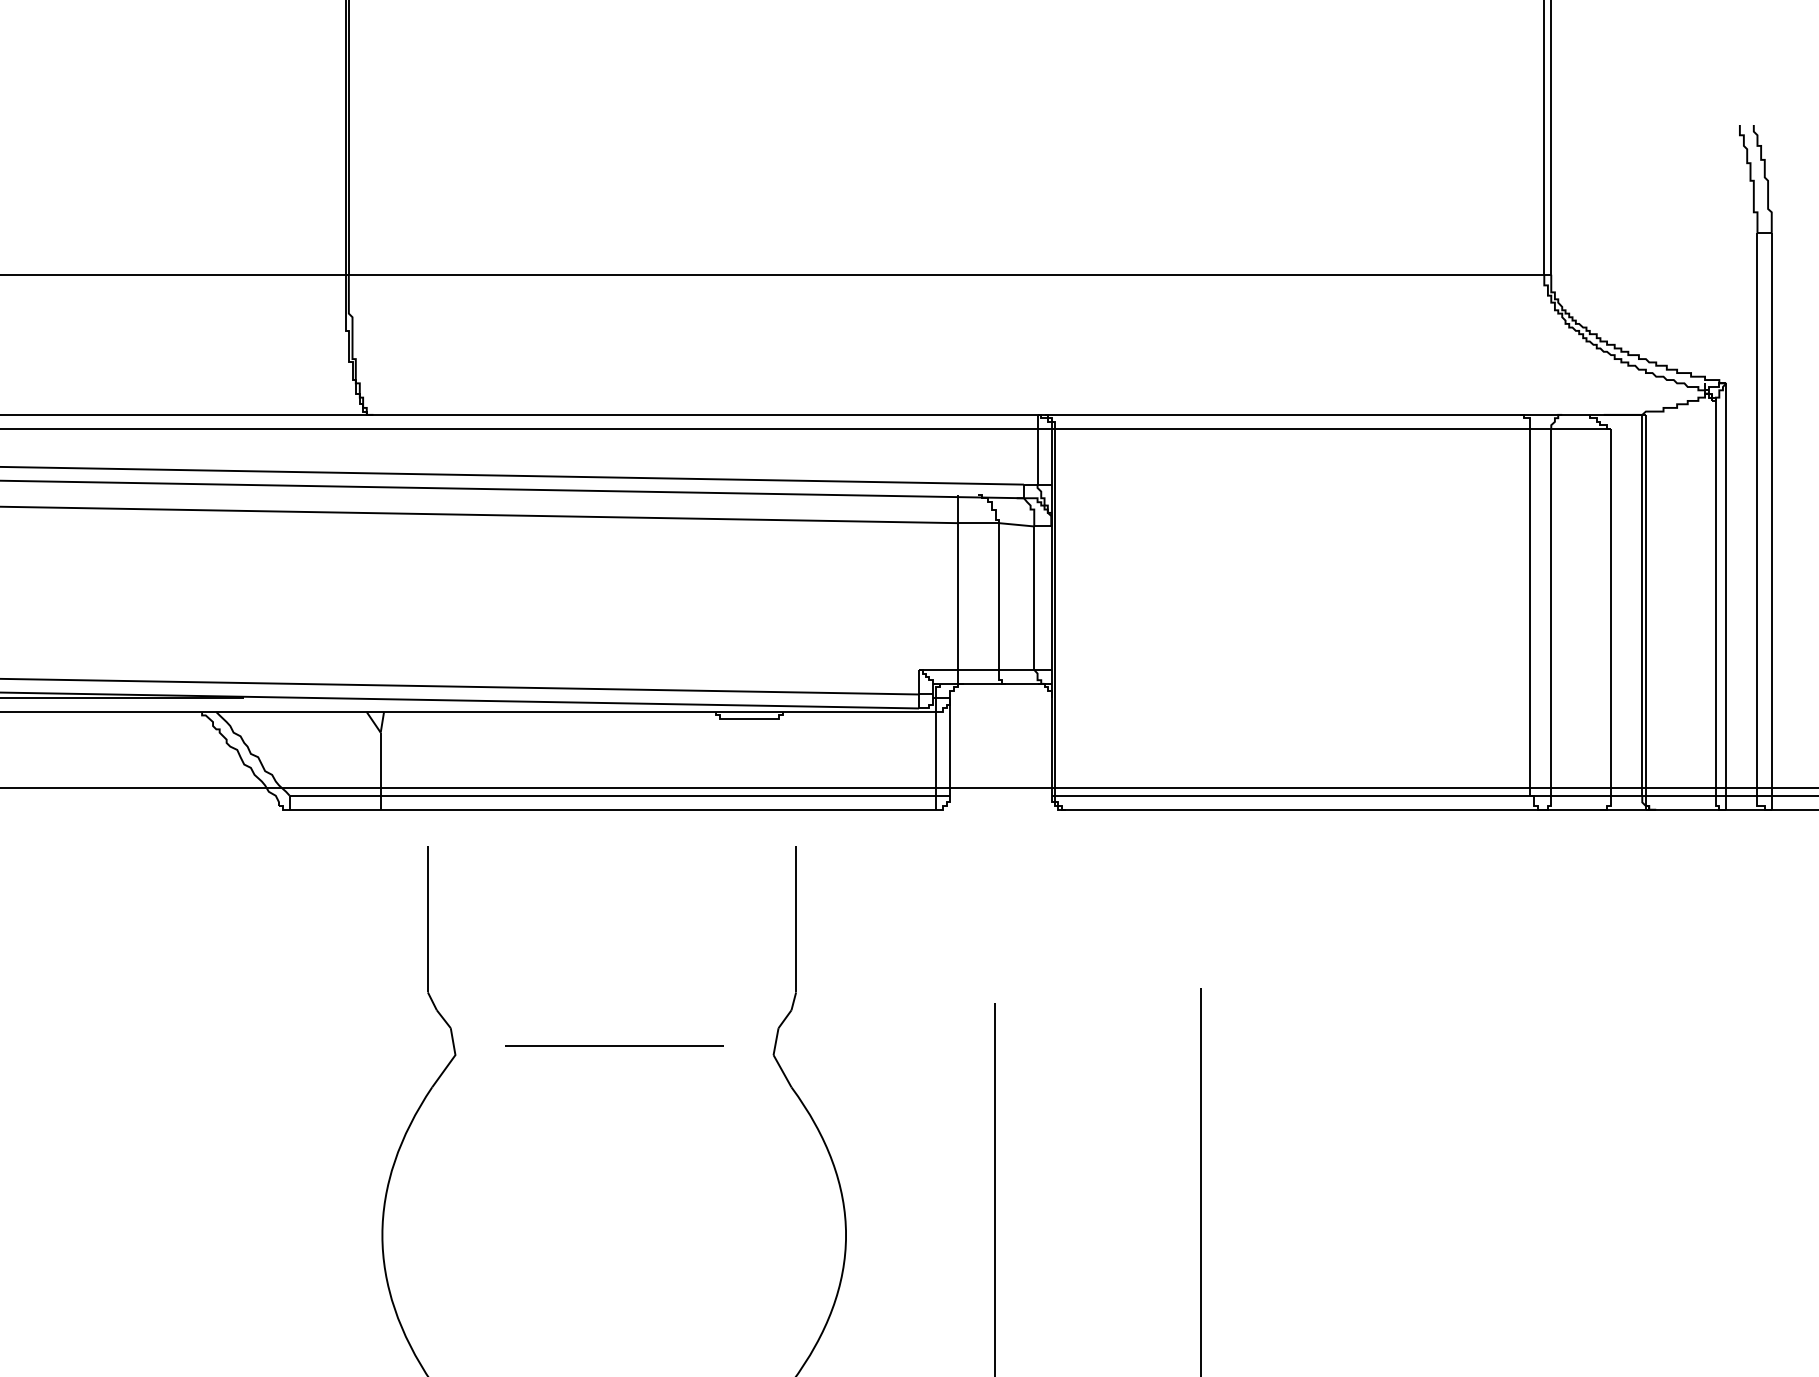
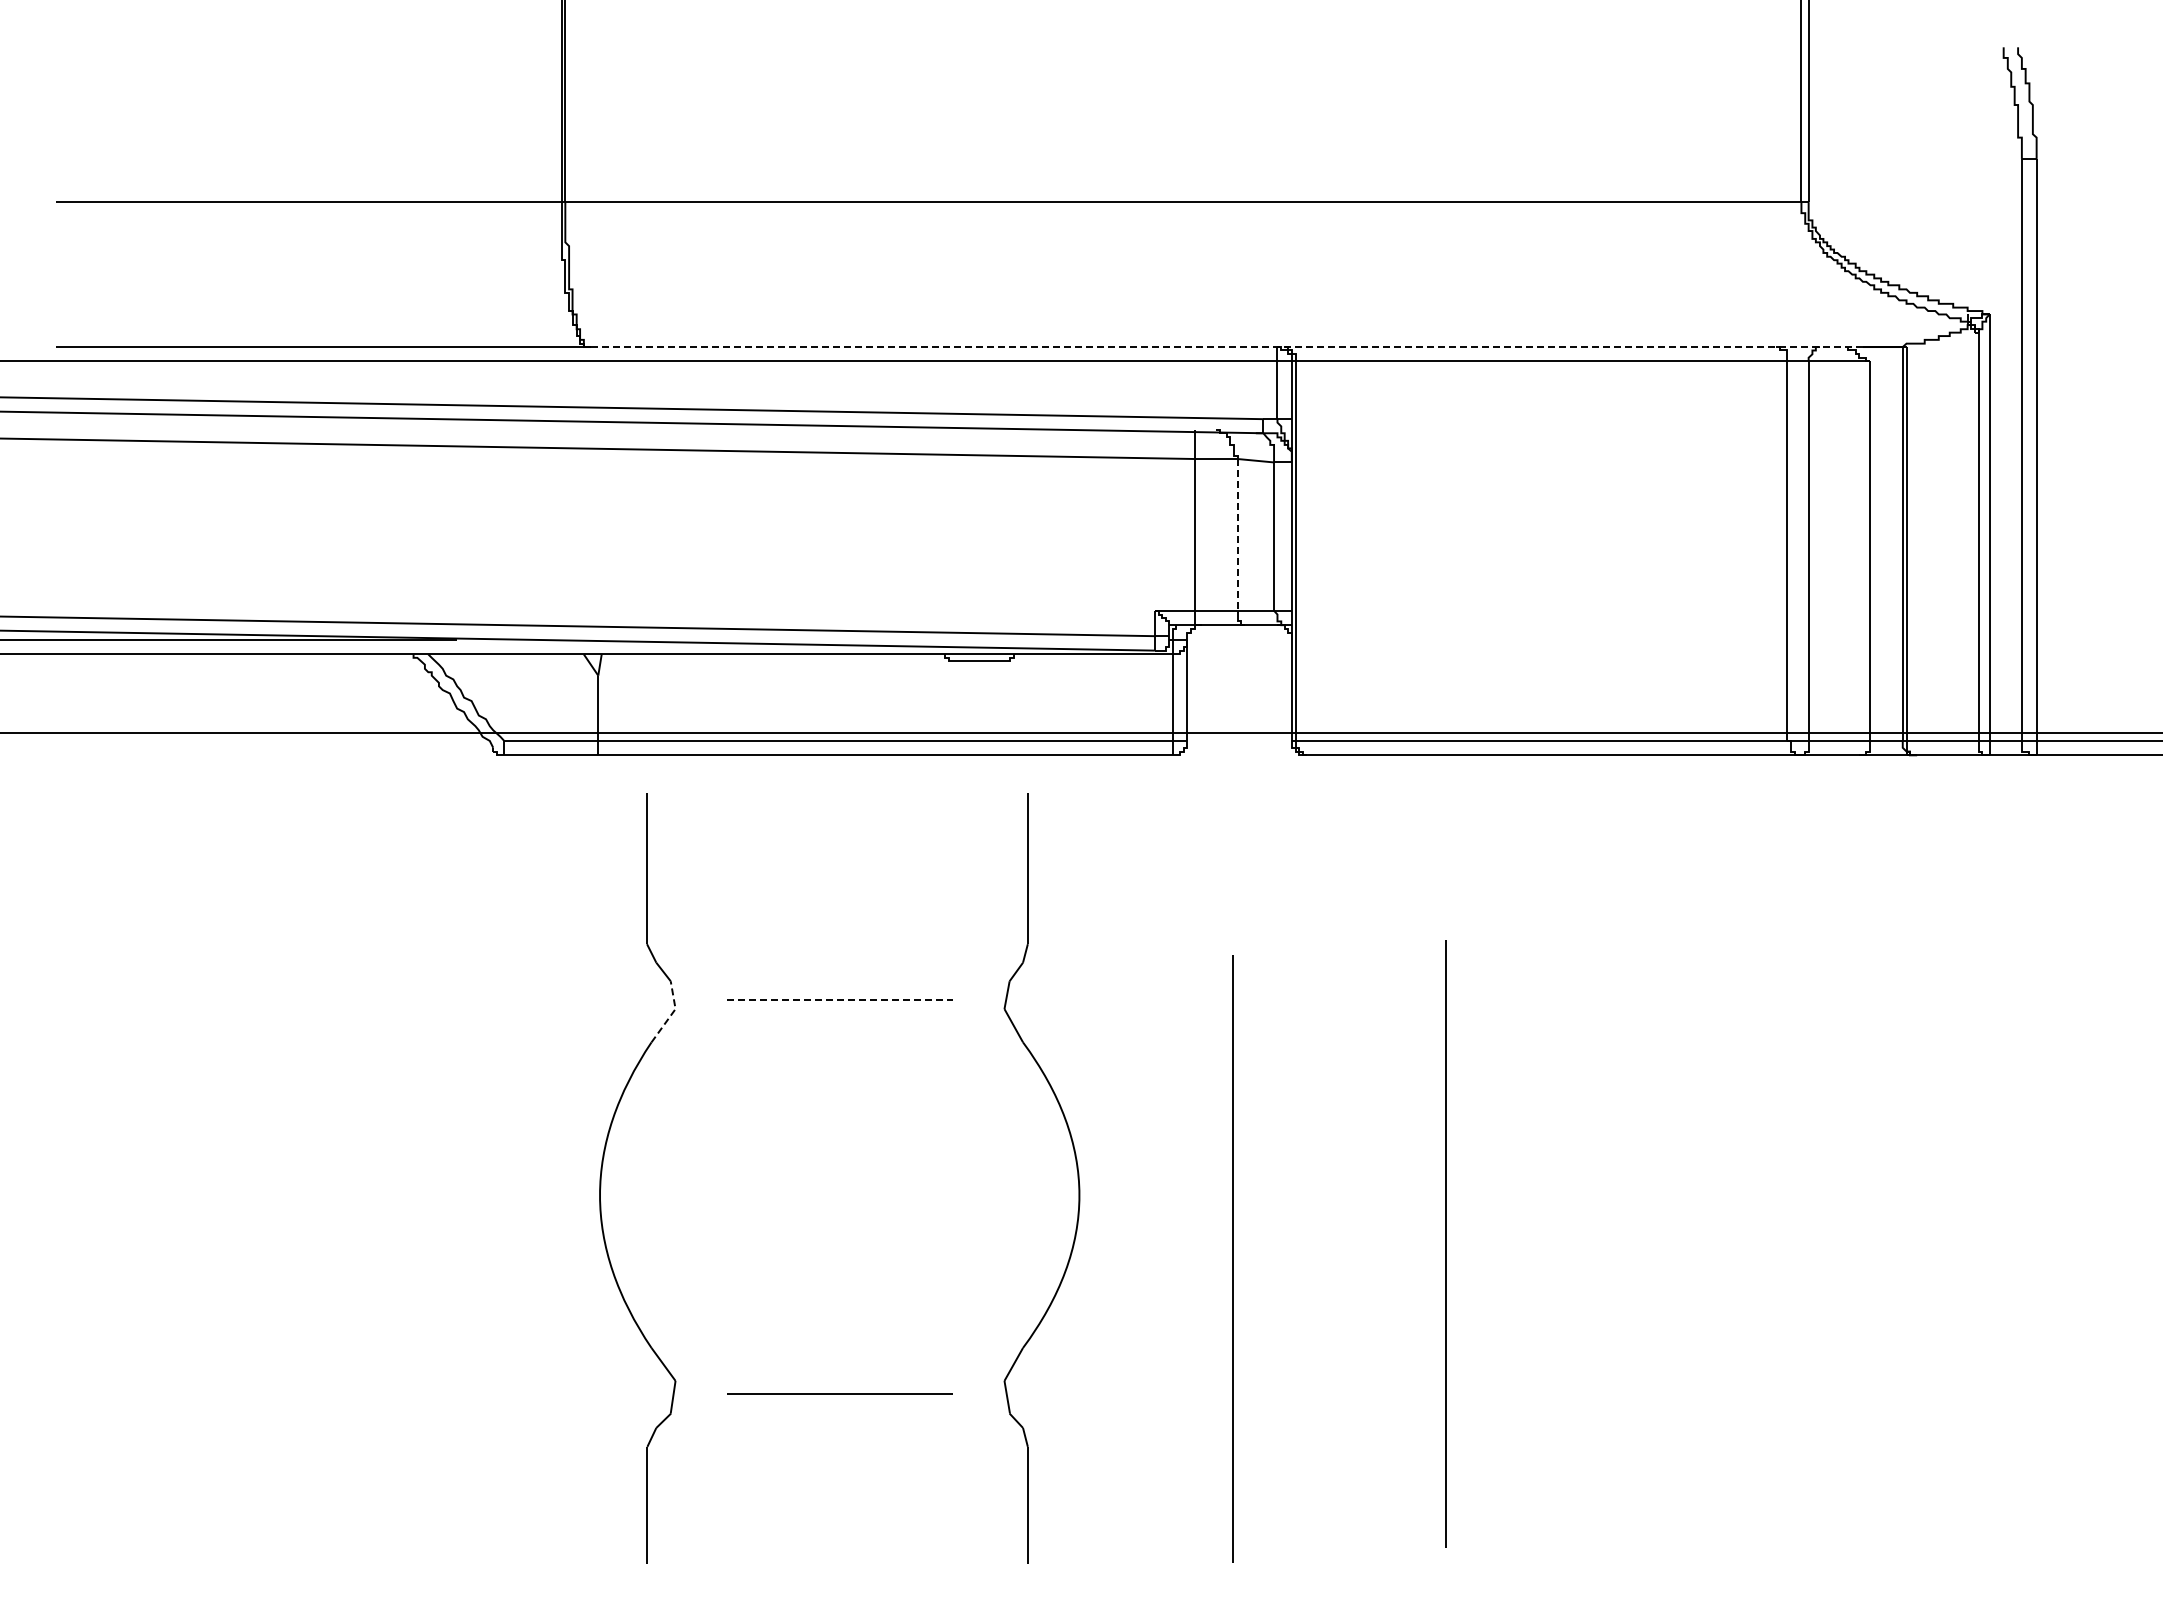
line: (988, 415) -> (1226, 347), solid -> dashed
line: (998, 596) -> (1237, 534), solid -> dashed
line: (614, 1046) -> (840, 1000), solid -> dashed
line: (452, 1059) -> (672, 1013), solid -> dashed

